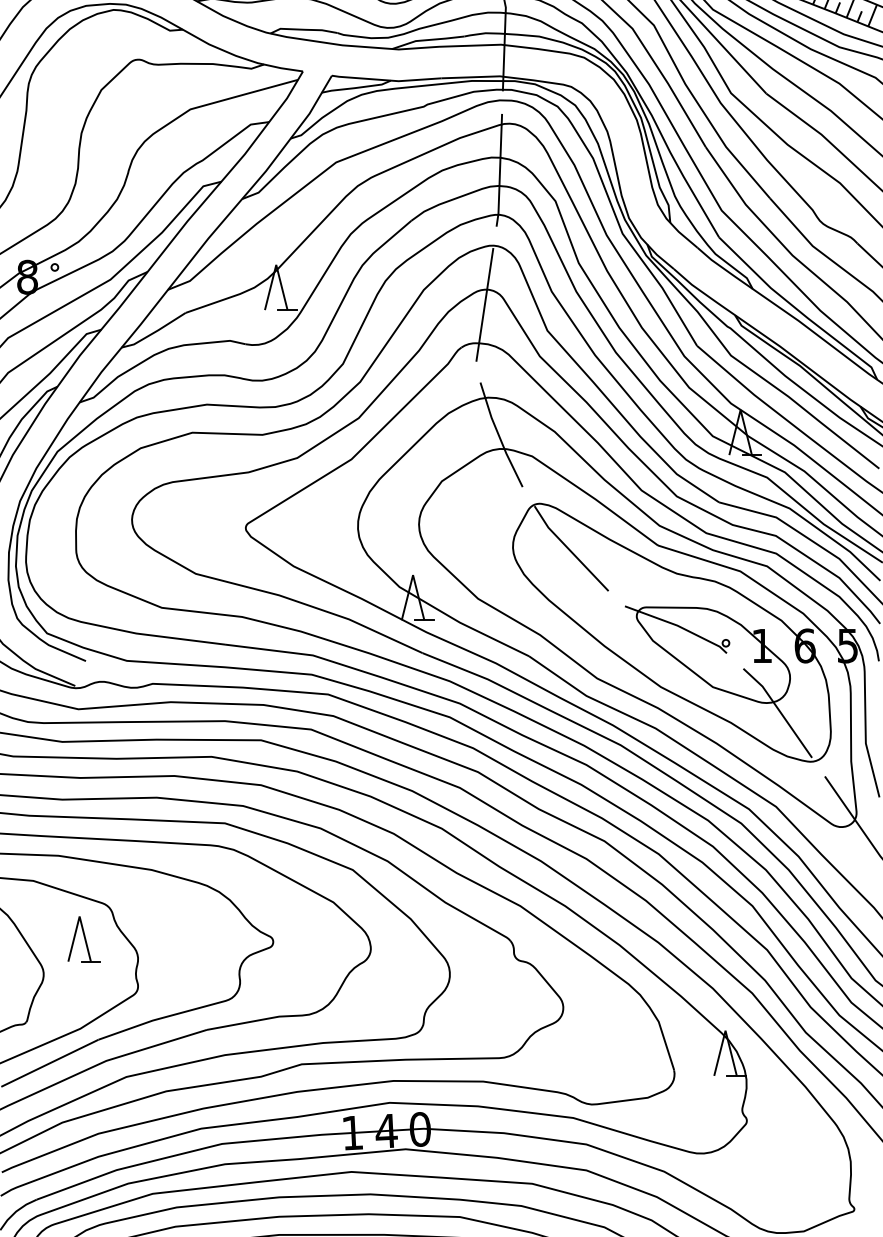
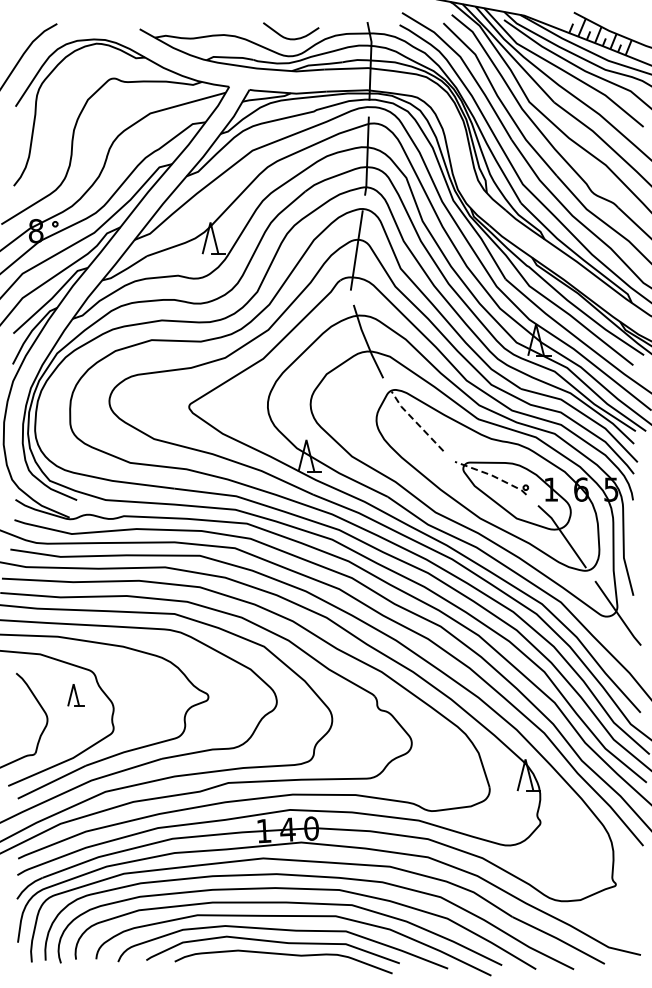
line: (568, 548) -> (415, 421), solid -> dashed
line: (676, 625) -> (491, 475), solid -> dashed
part: (83, 939) -> (75, 695), size x0.7

